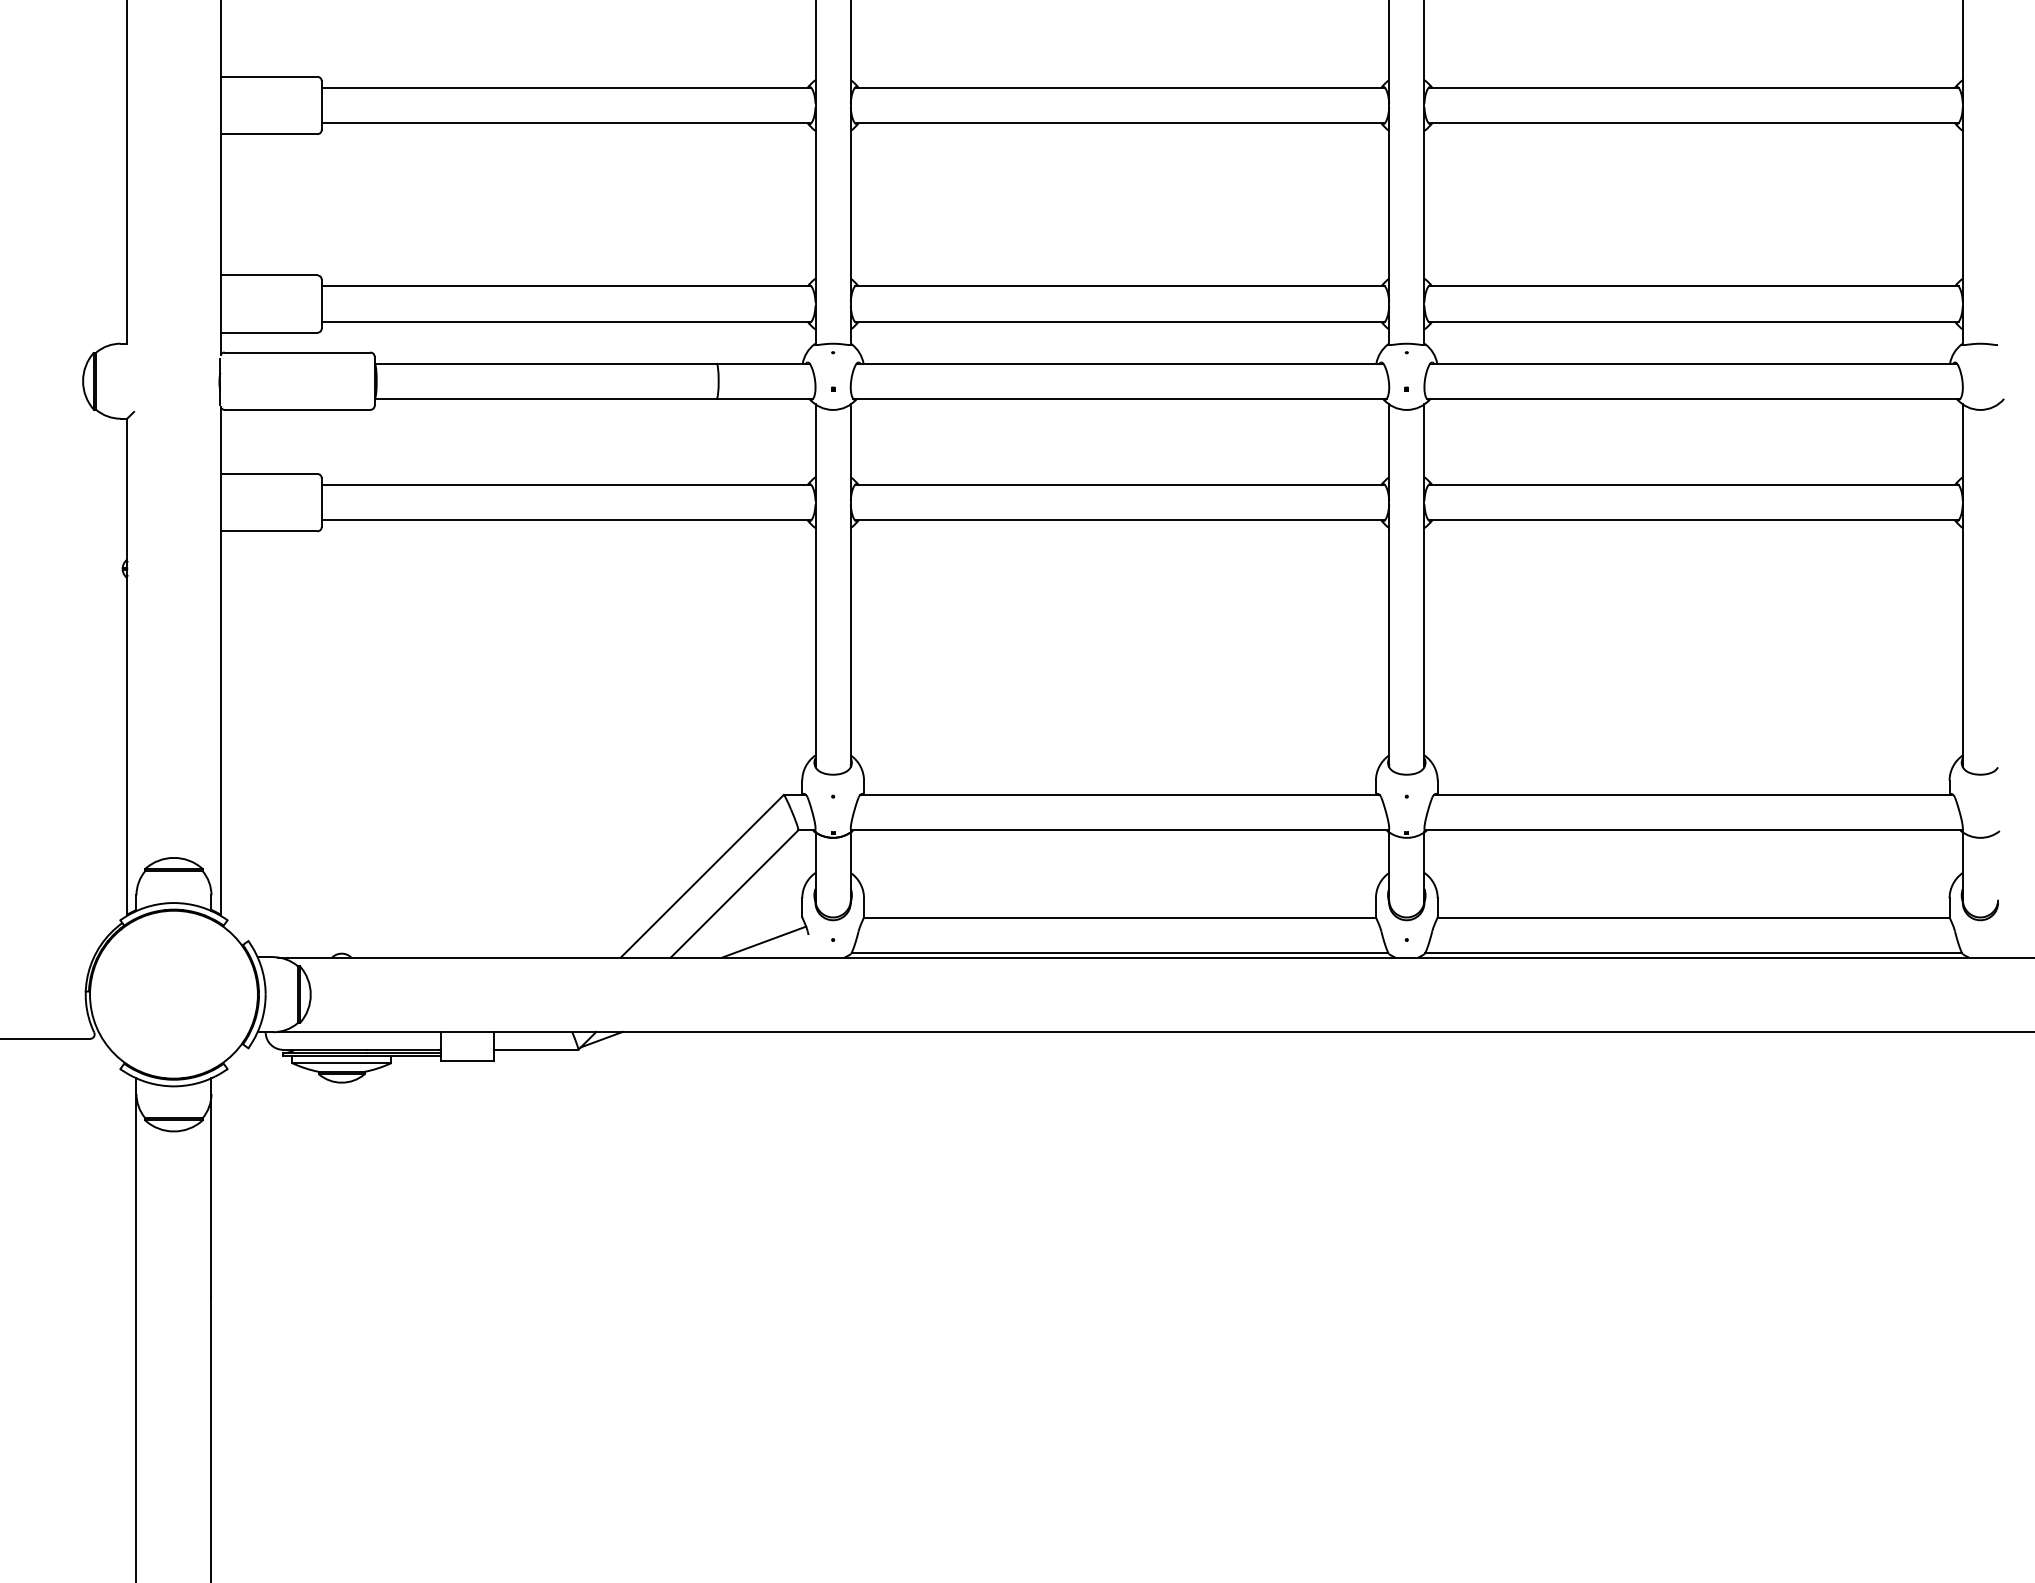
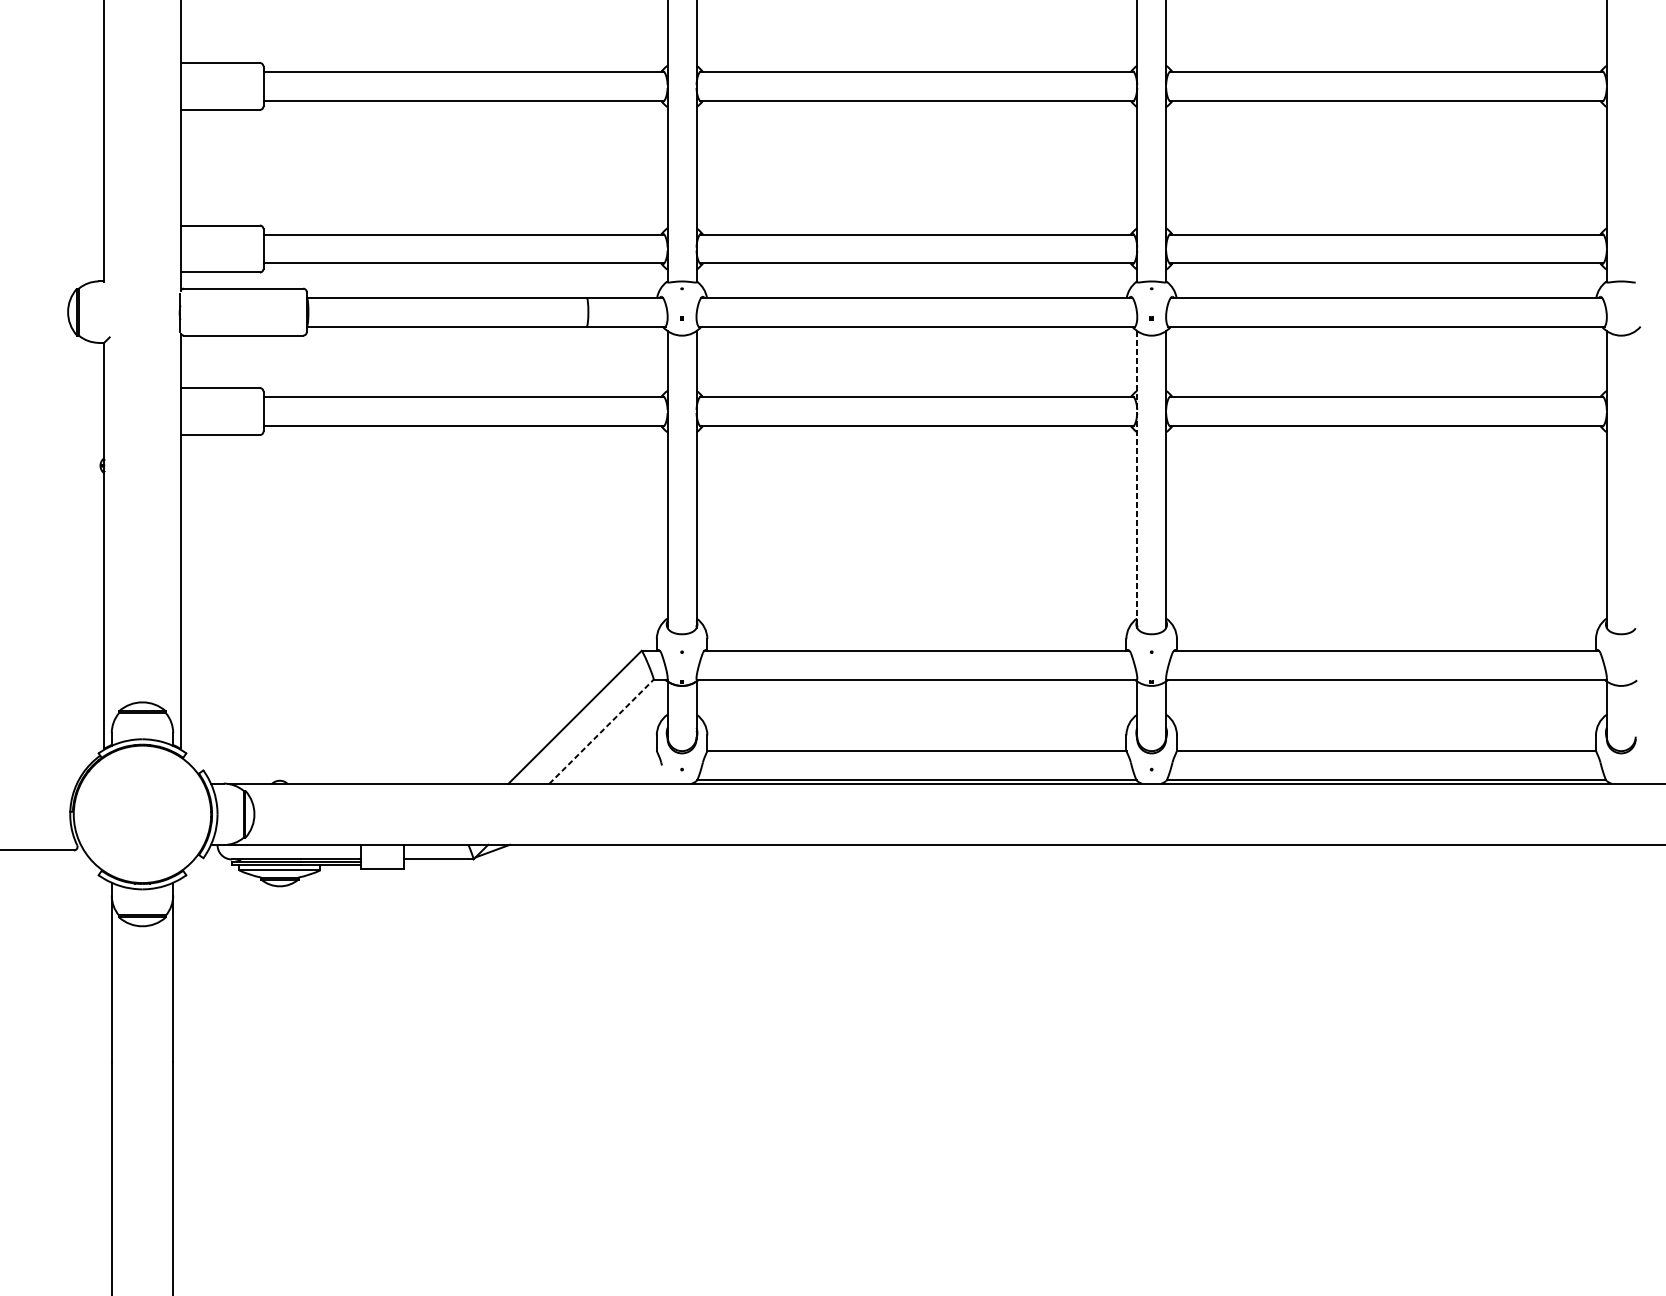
line: (1389, 584) -> (1137, 478), solid -> dashed
line: (735, 893) -> (602, 731), solid -> dashed
line: (764, 941) -> (625, 770), removed

